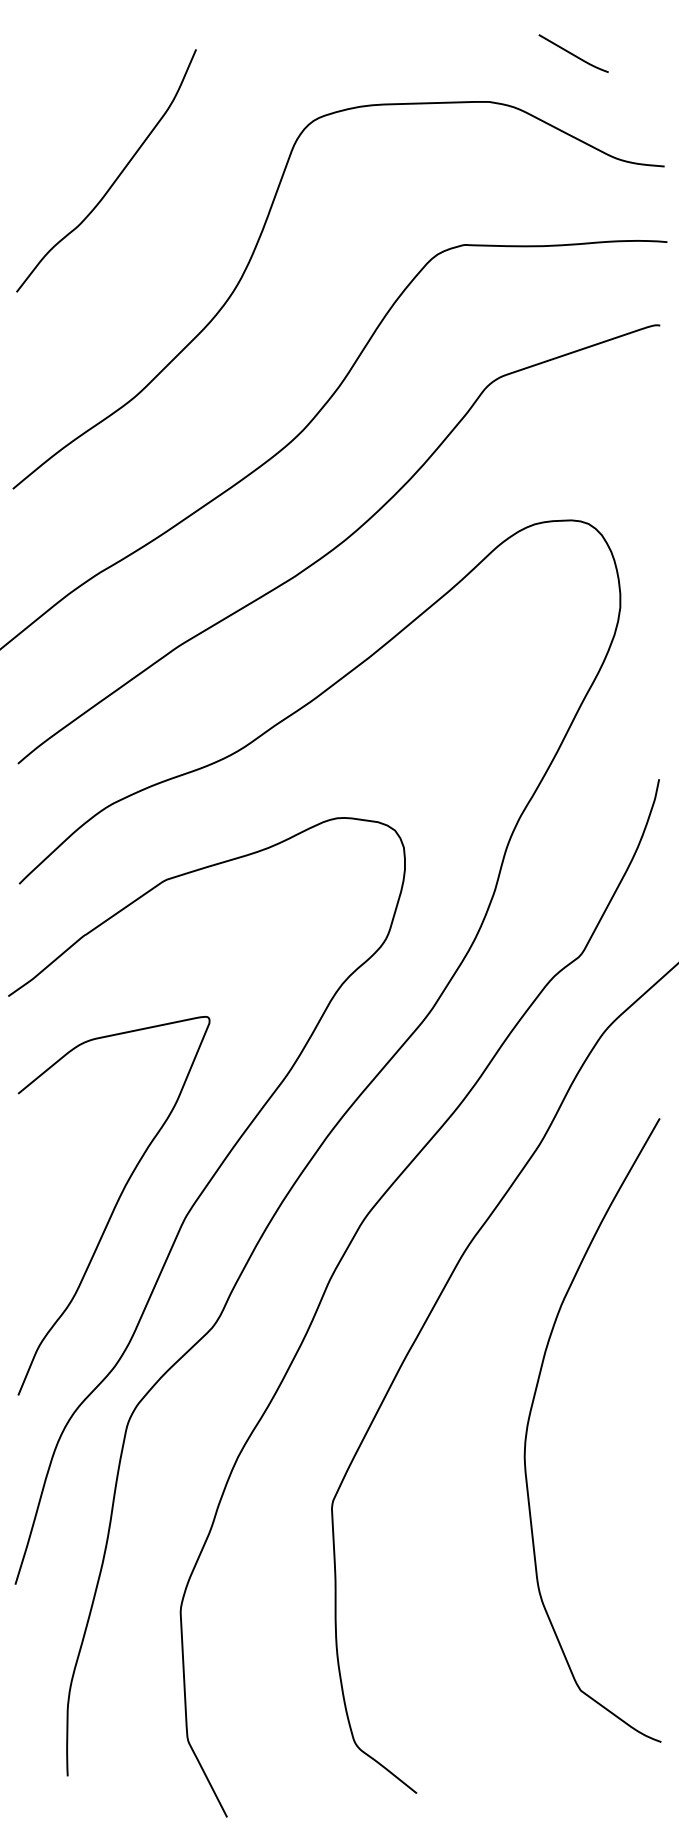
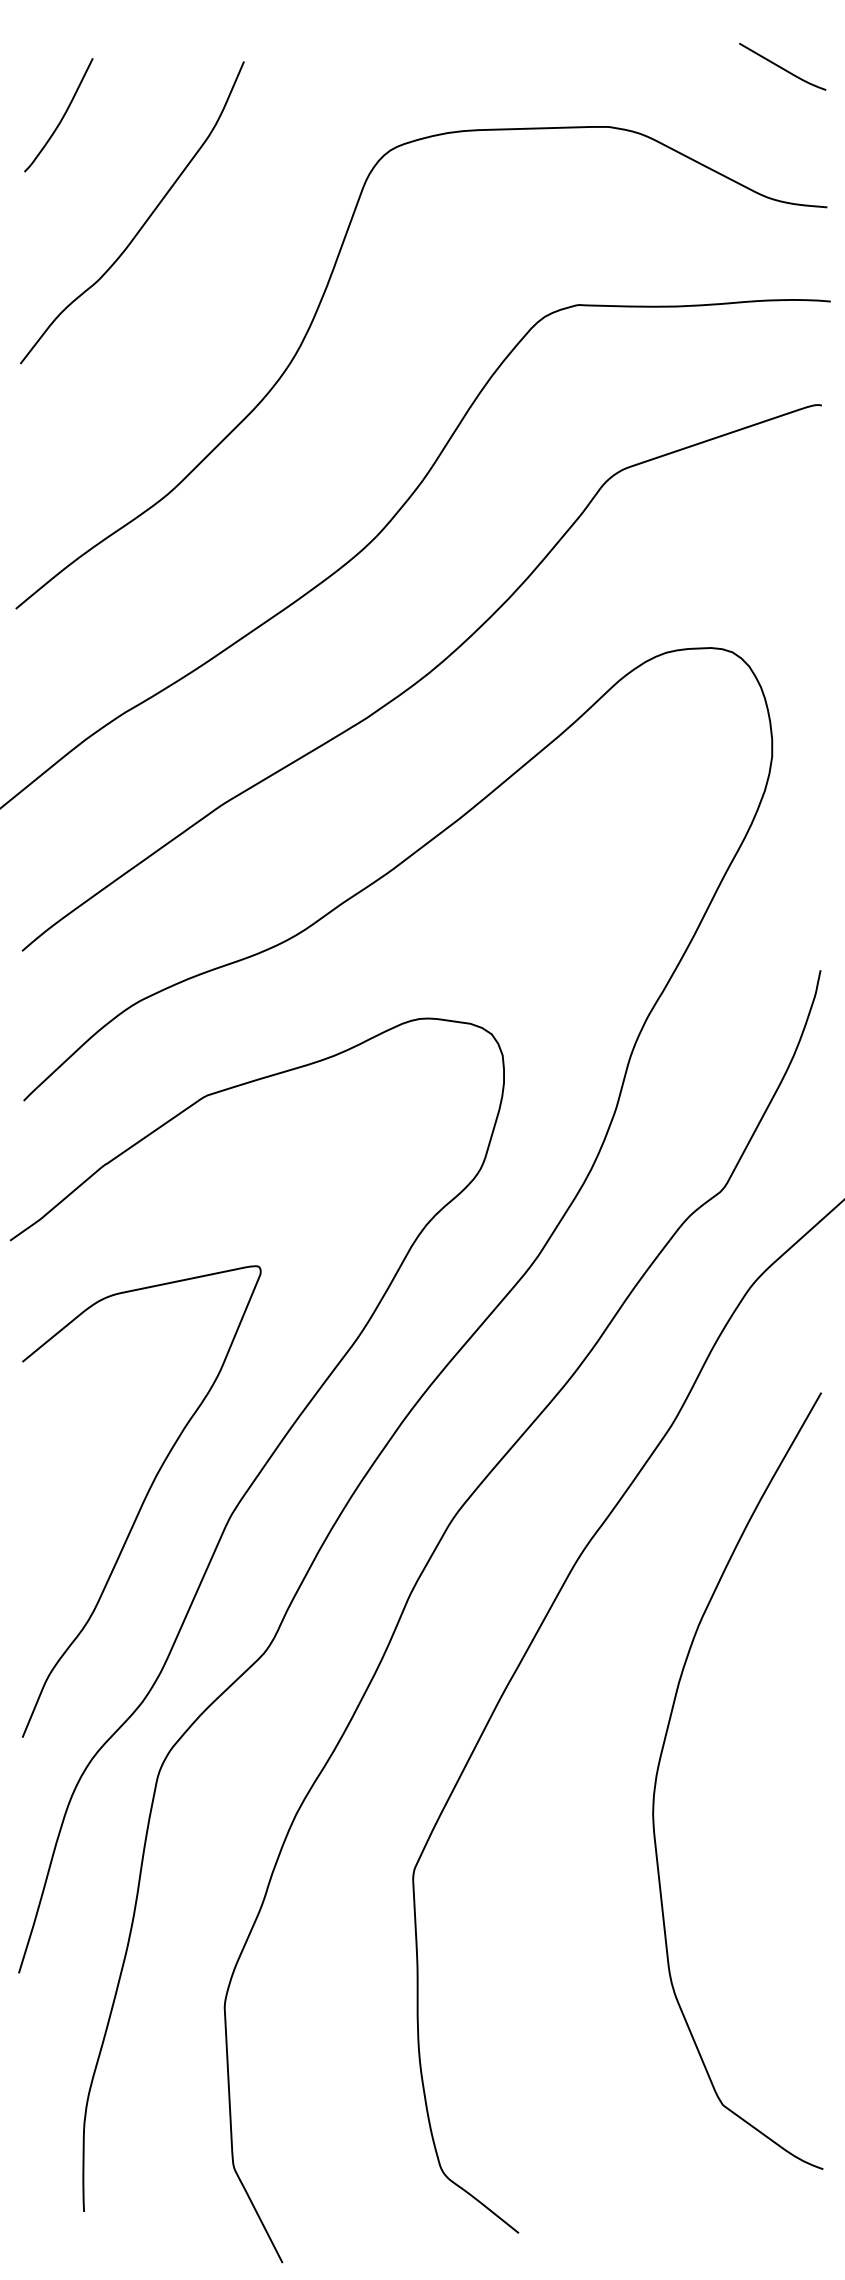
curve: (573, 53) -> (782, 66), moved
curve: (49, 94) -> (61, 117), added

